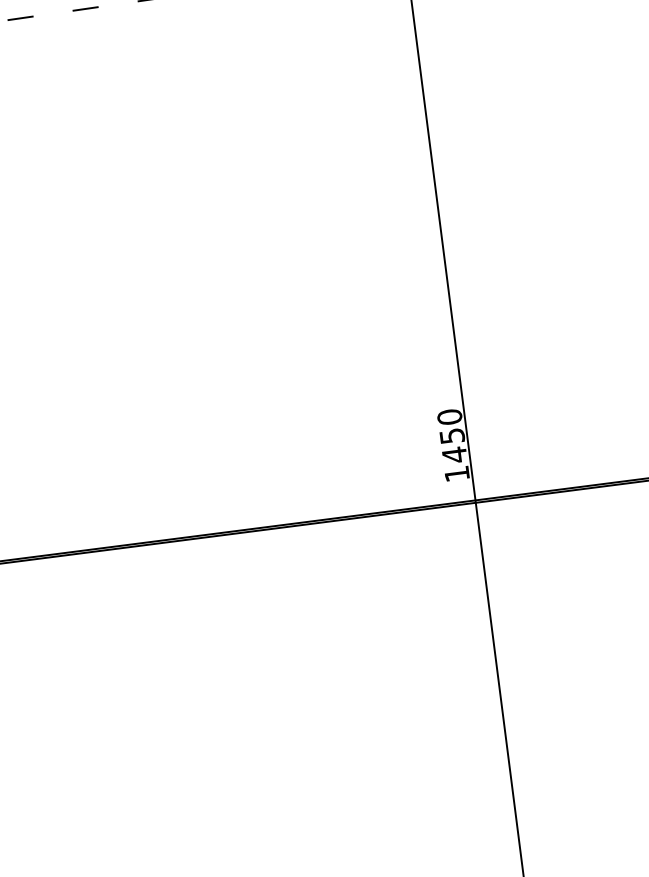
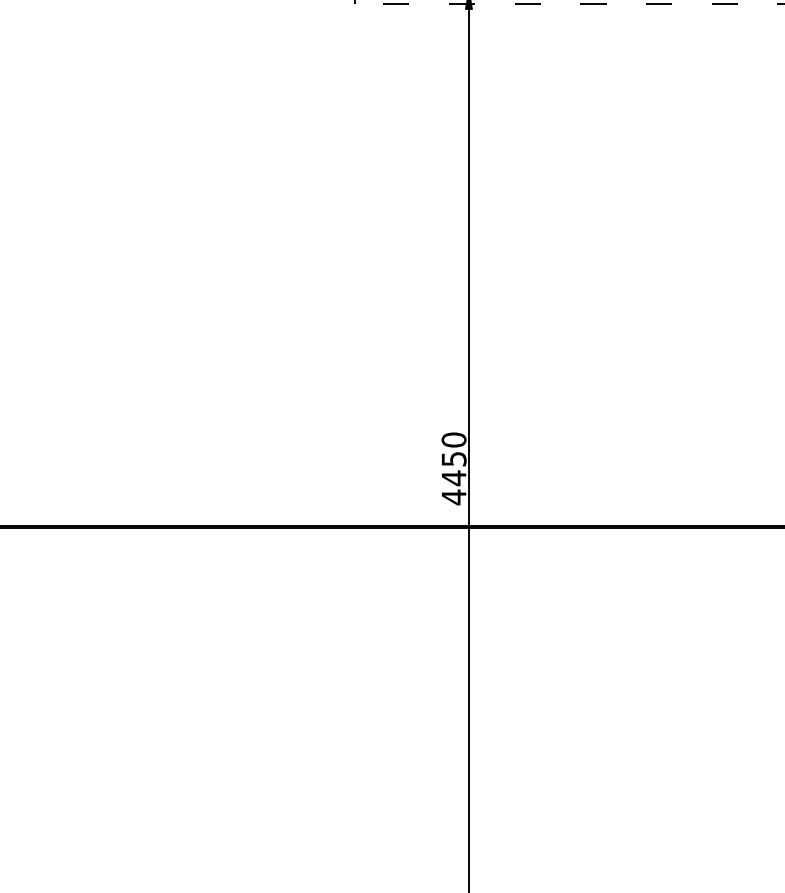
text: (457, 474) -> (454, 497), 1450 -> 4450

